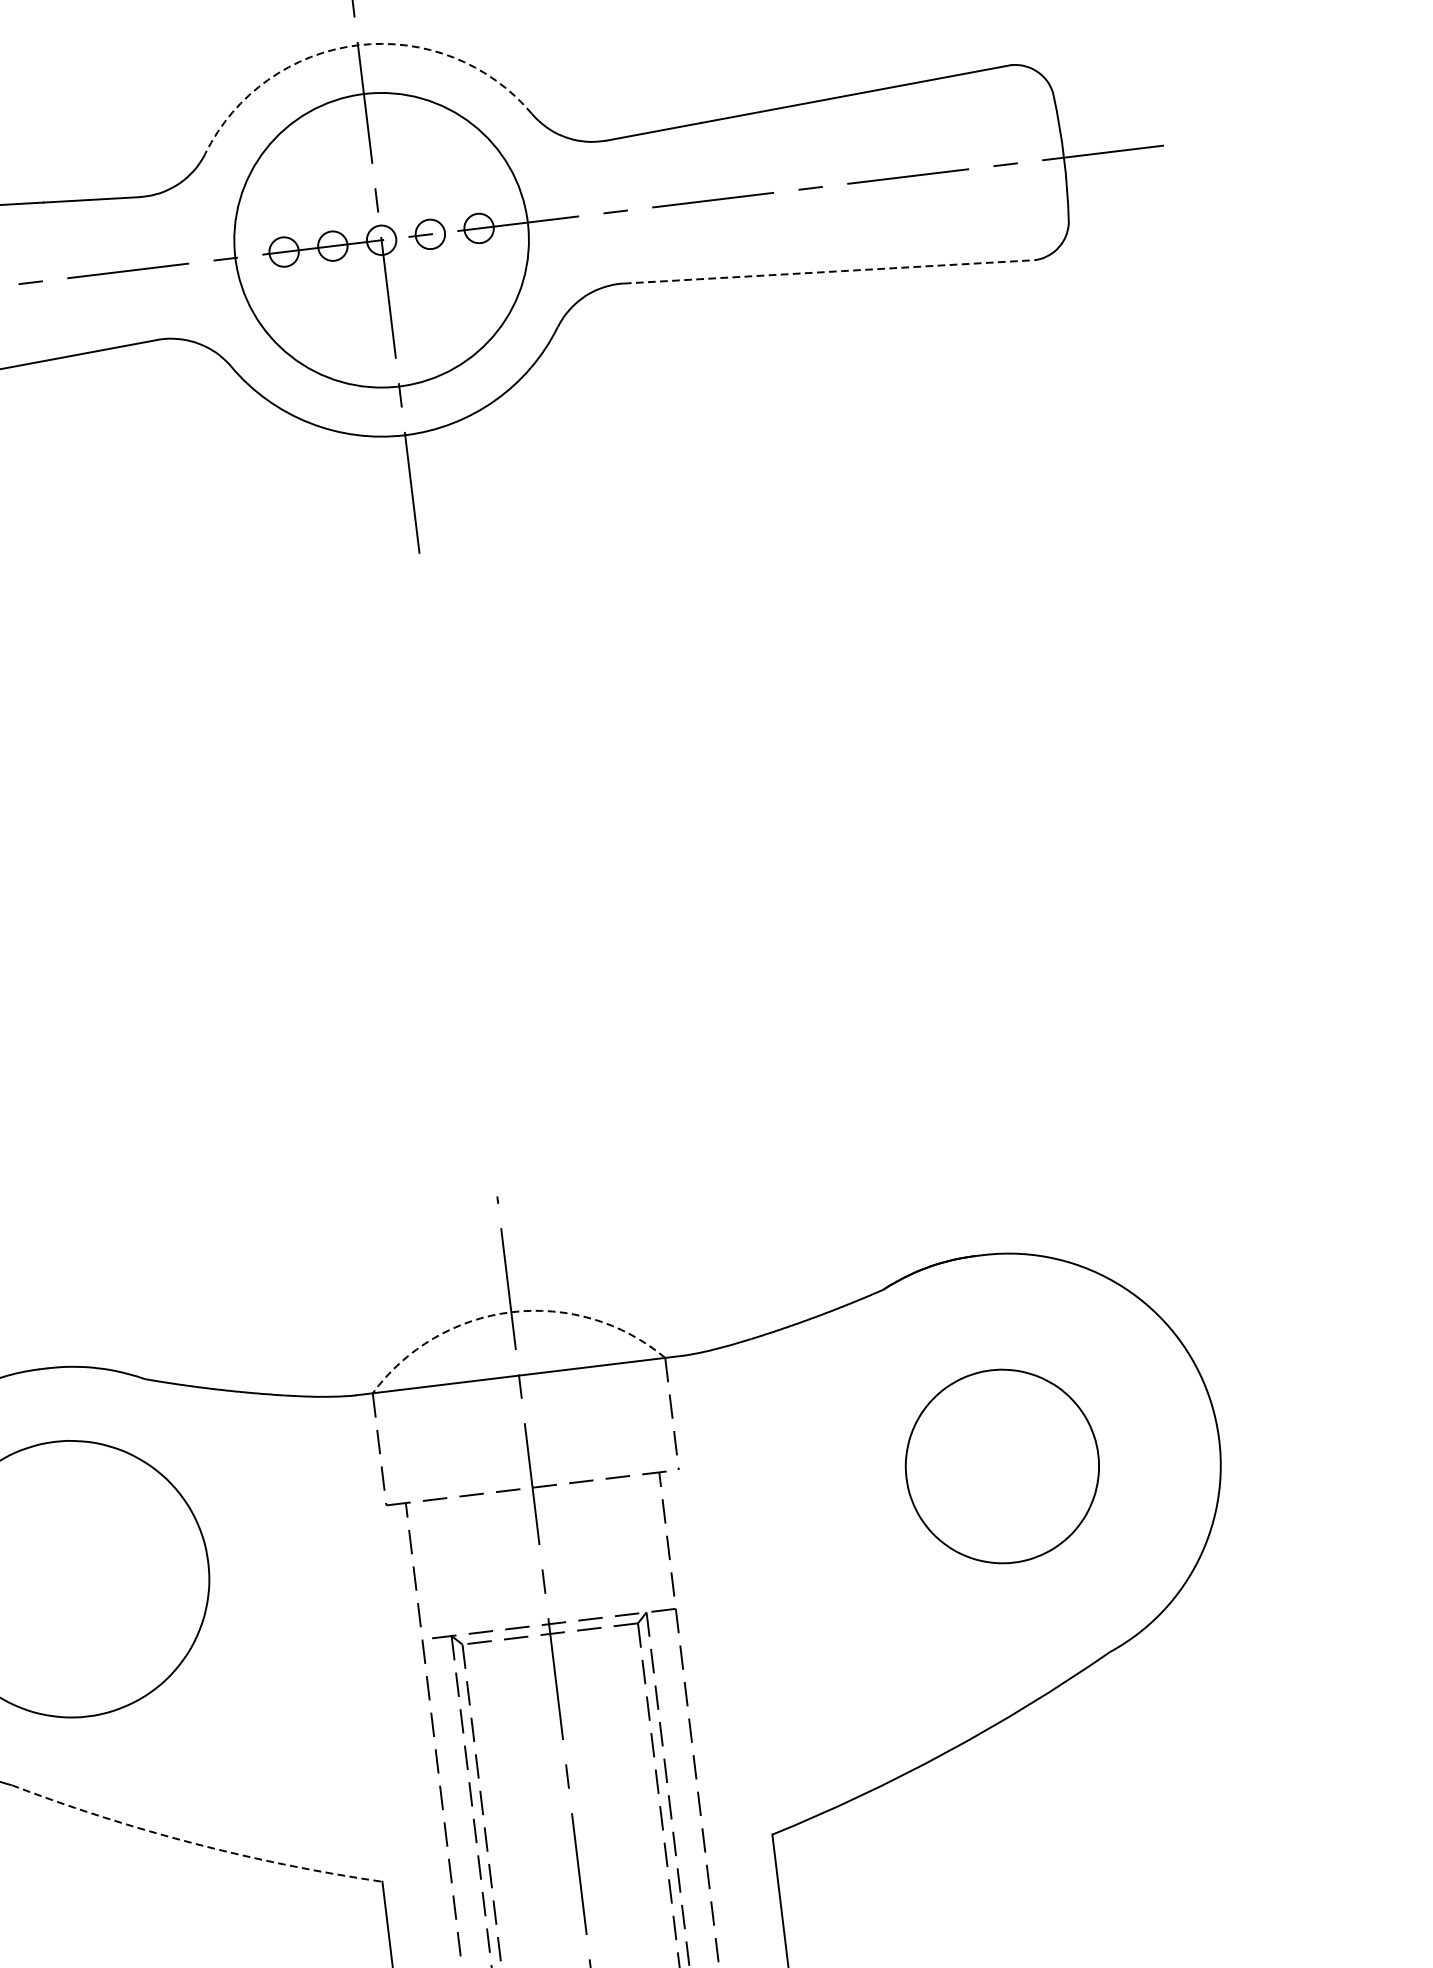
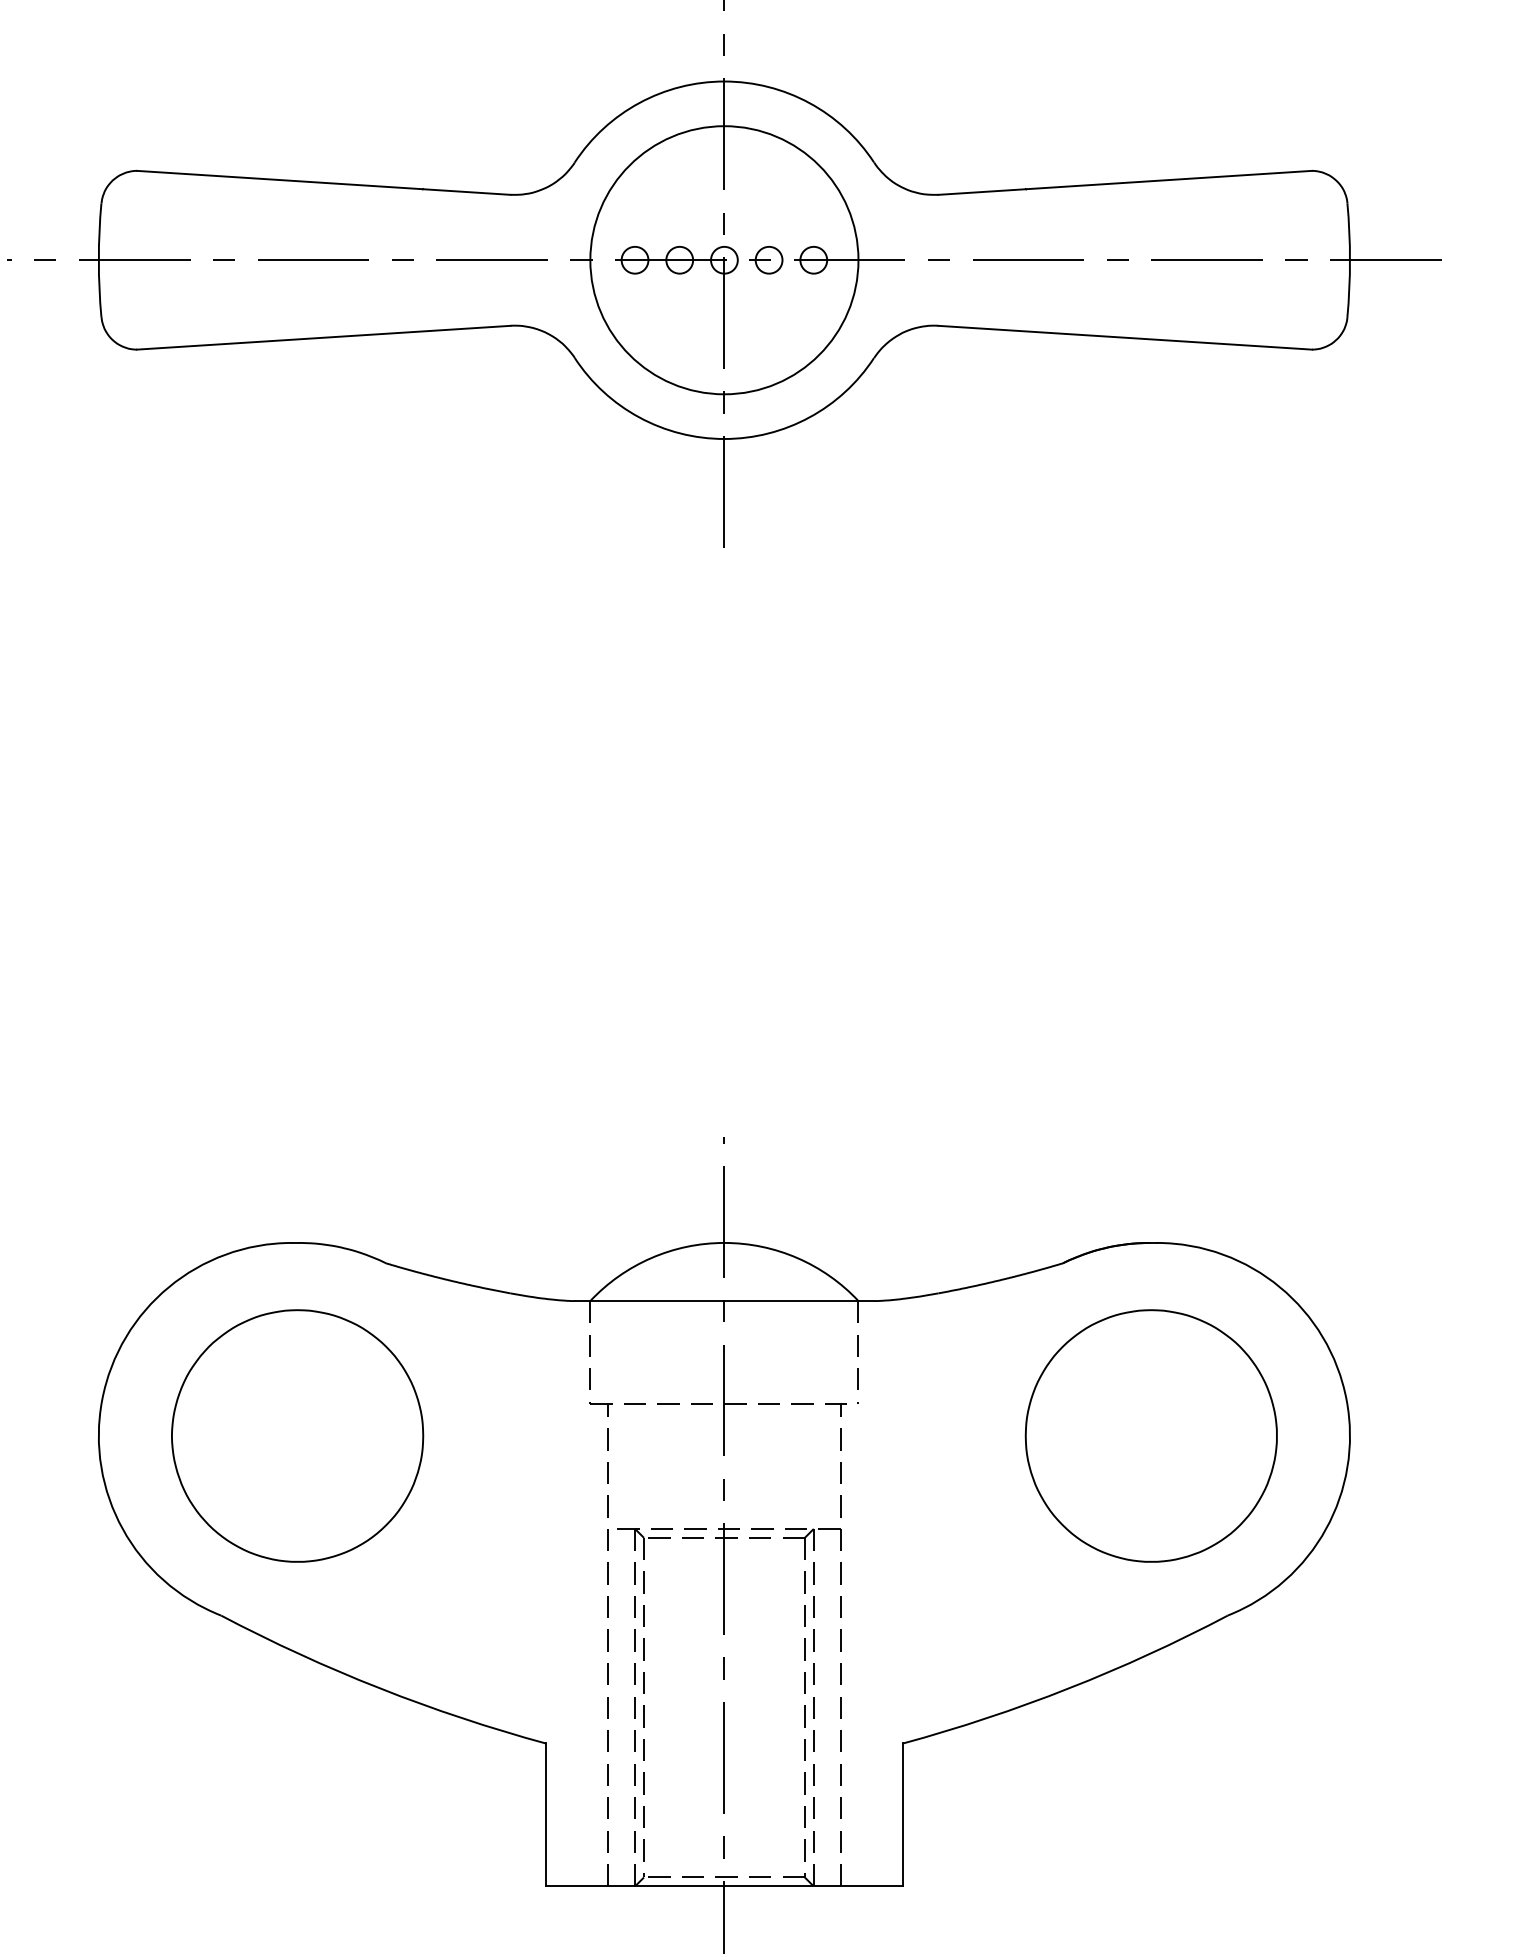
arc: (358, 45) -> (724, 81), dashed -> solid
line: (829, 271) -> (1125, 337), dashed -> solid
arc: (511, 1311) -> (724, 1242), dashed -> solid
part: (1001, 1466) -> (1150, 1435), size x1.43
arc: (195, 1843) -> (380, 1688), dashed -> solid

